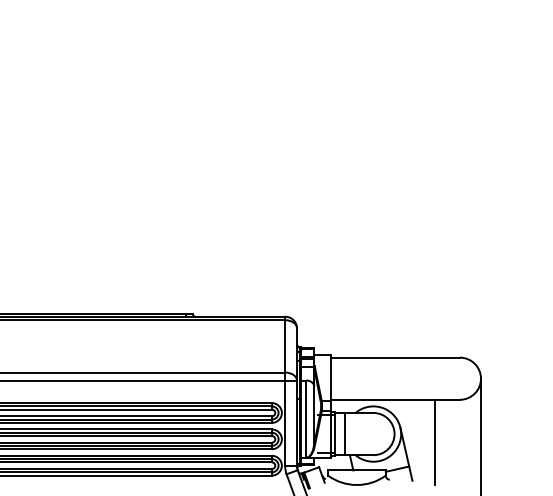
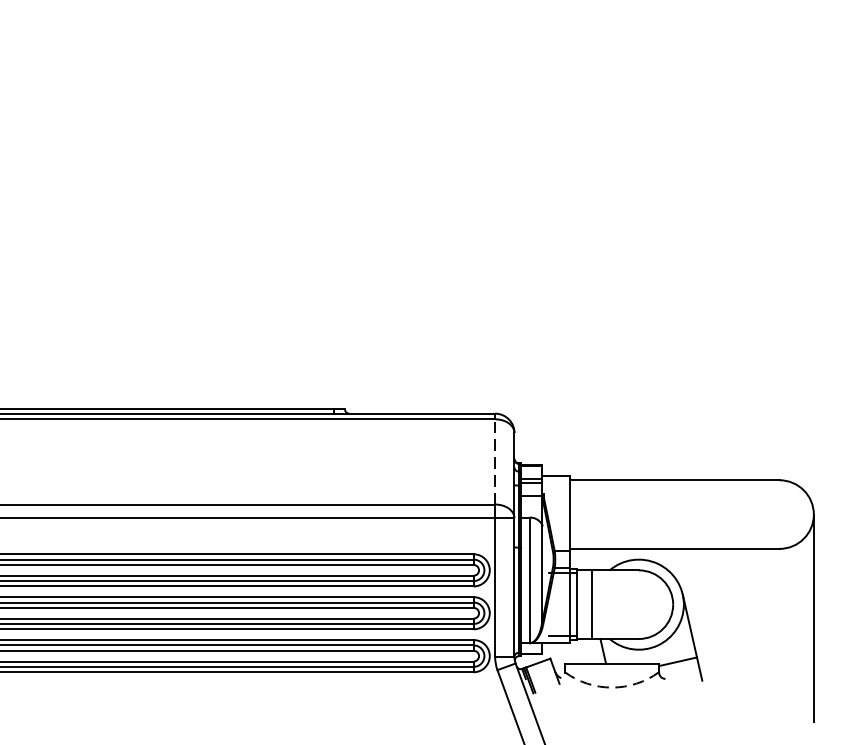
line: (285, 345) -> (495, 460), solid -> dashed
line: (434, 442) -> (738, 618), removed
arc: (356, 485) -> (611, 688), solid -> dashed

